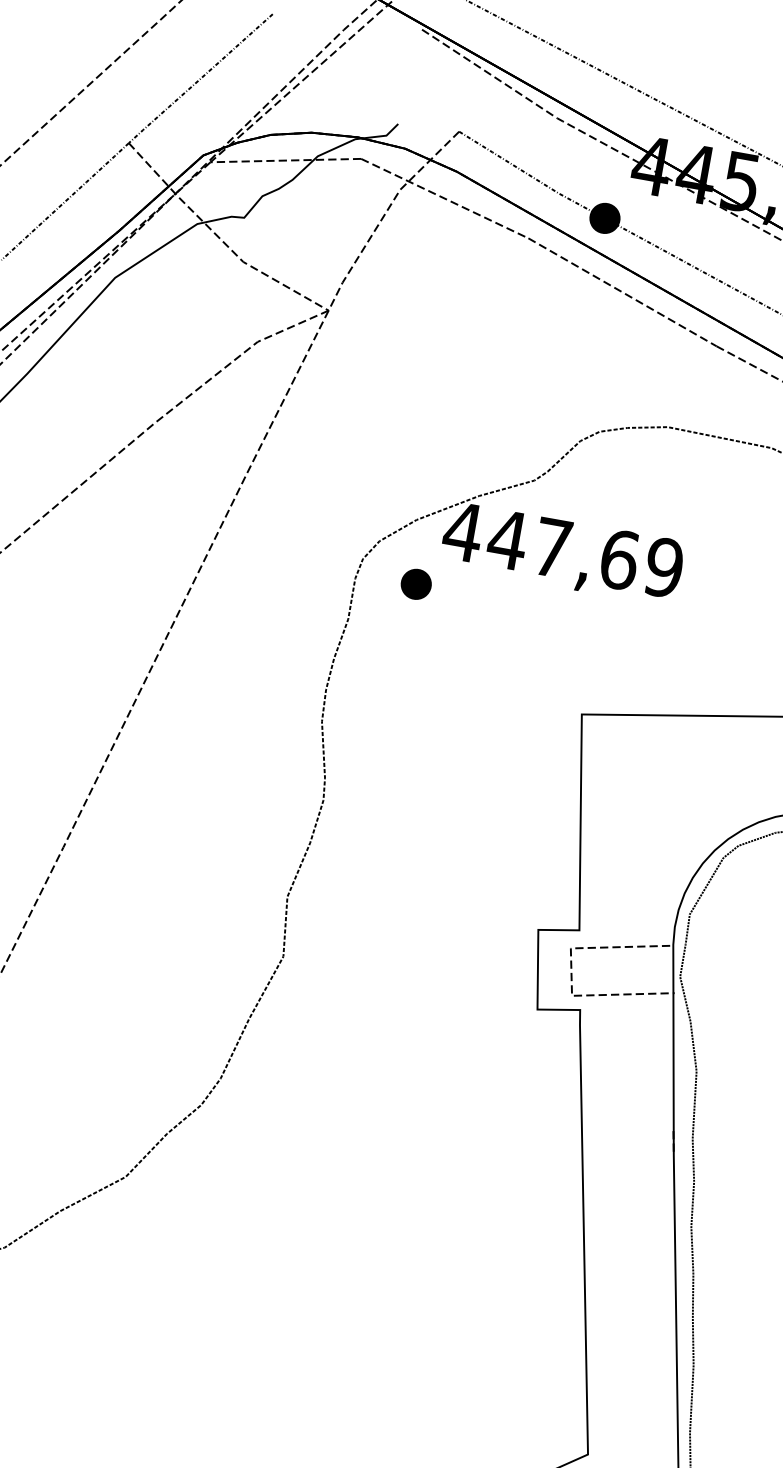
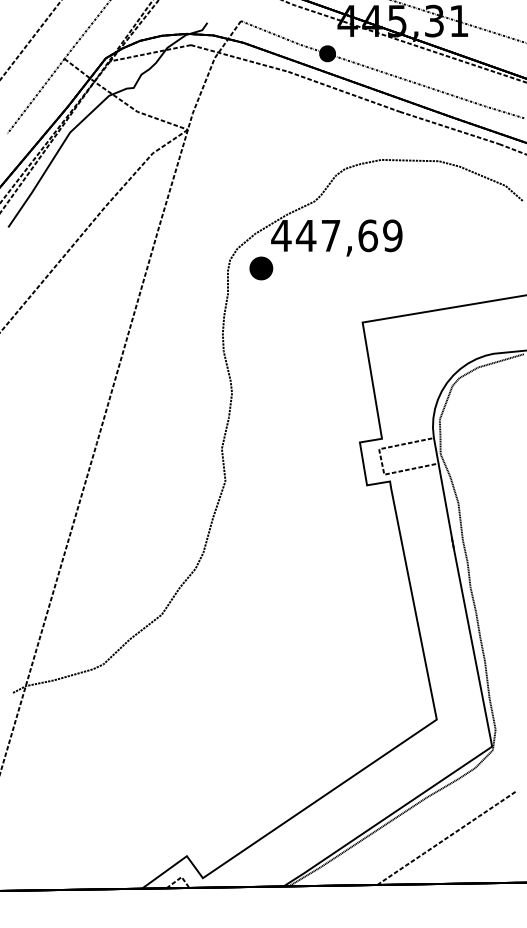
part: (414, 584) -> (260, 268), size x1.4

